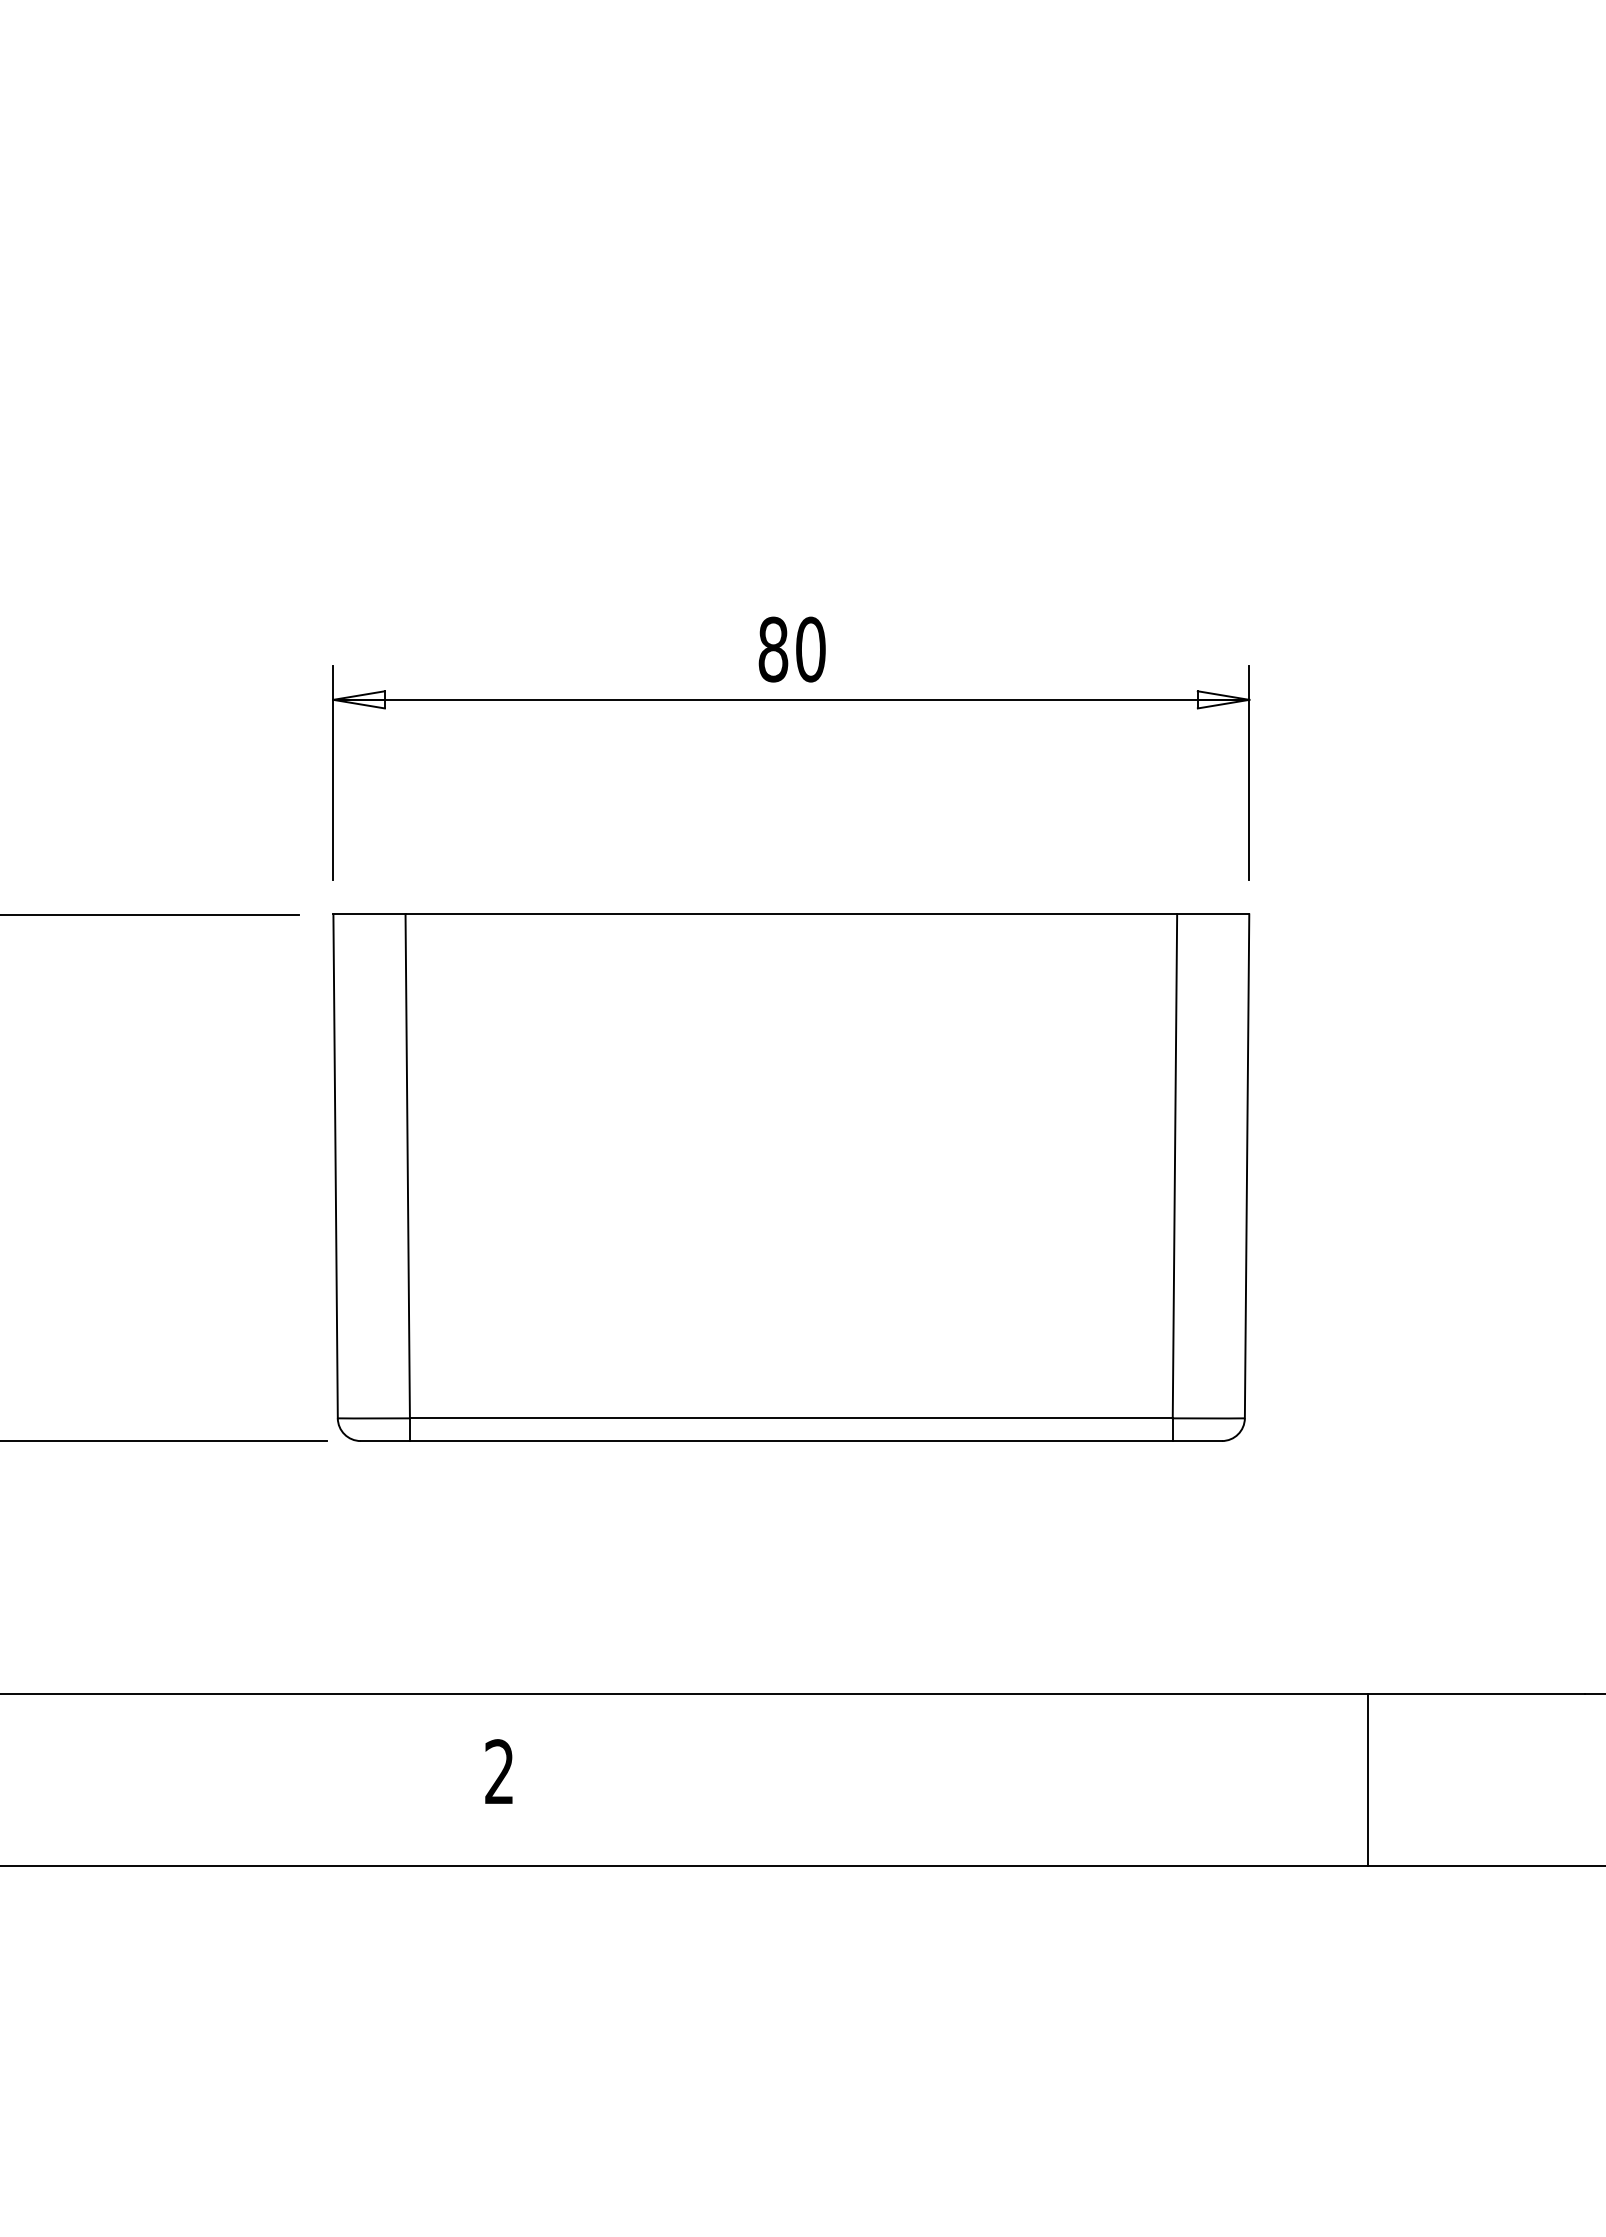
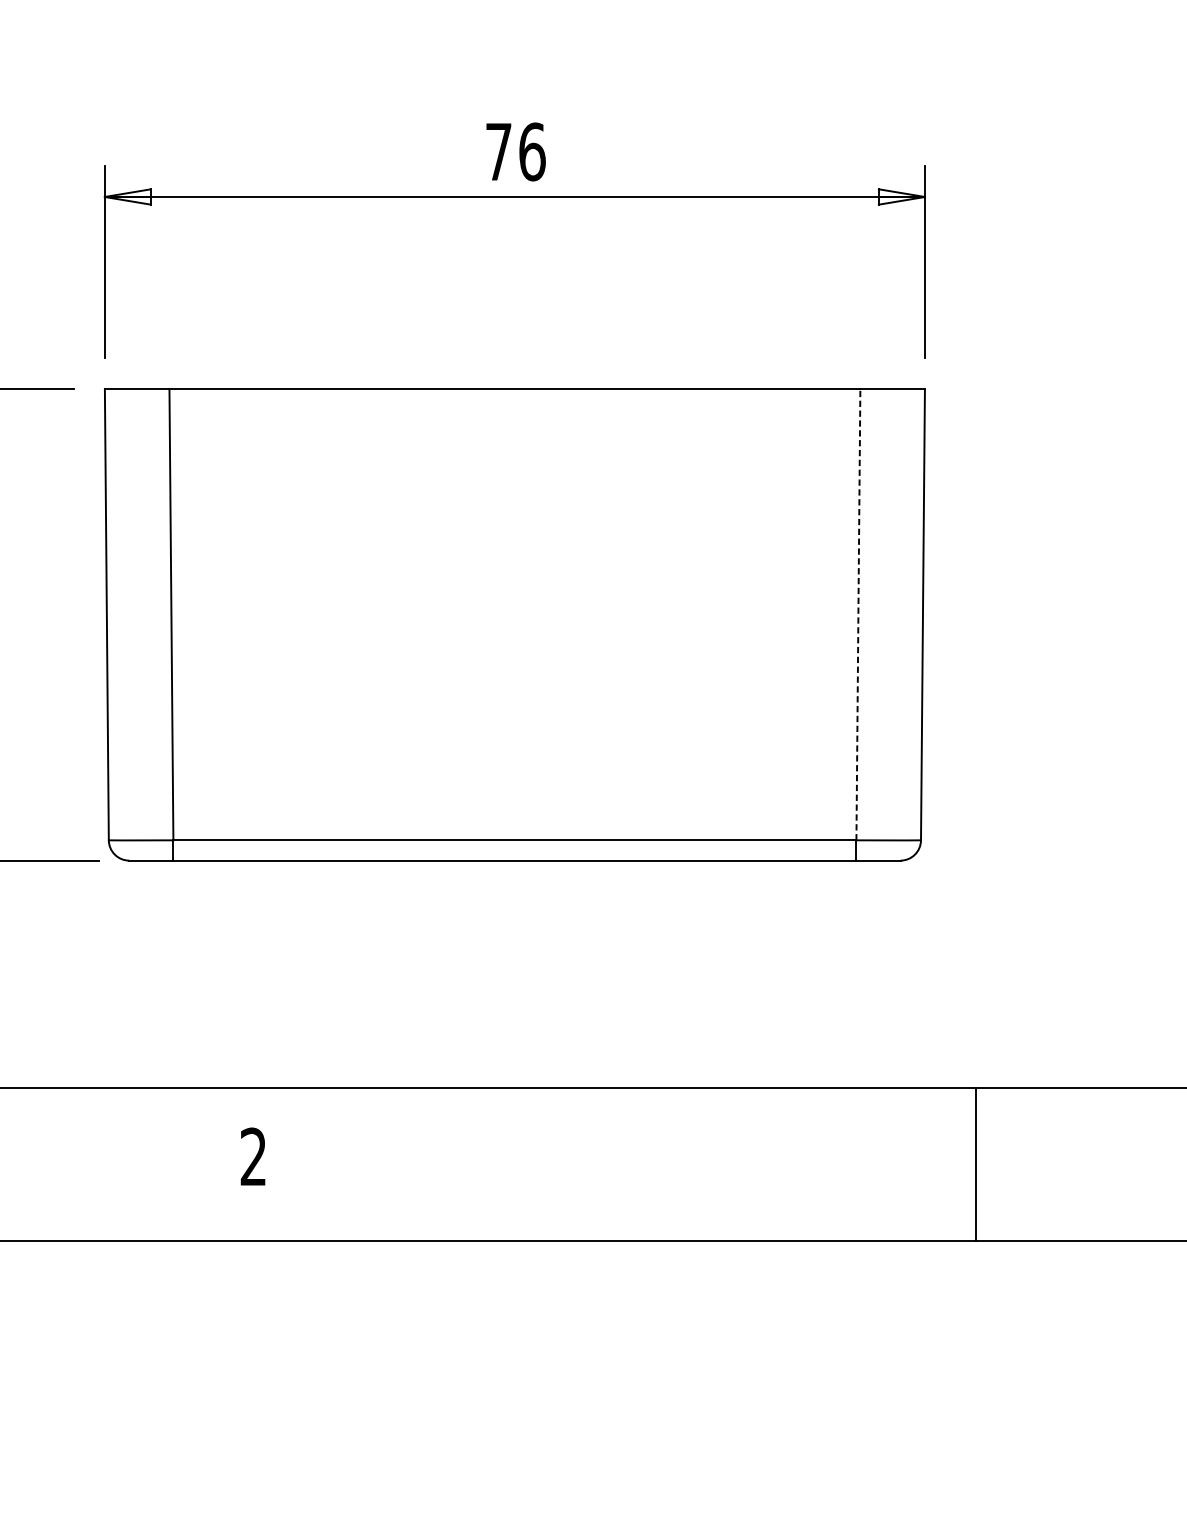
text: (791, 649) -> (515, 151), 80 -> 76
line: (1174, 1166) -> (857, 614), solid -> dashed
line: (1368, 1780) -> (976, 1164), moved

